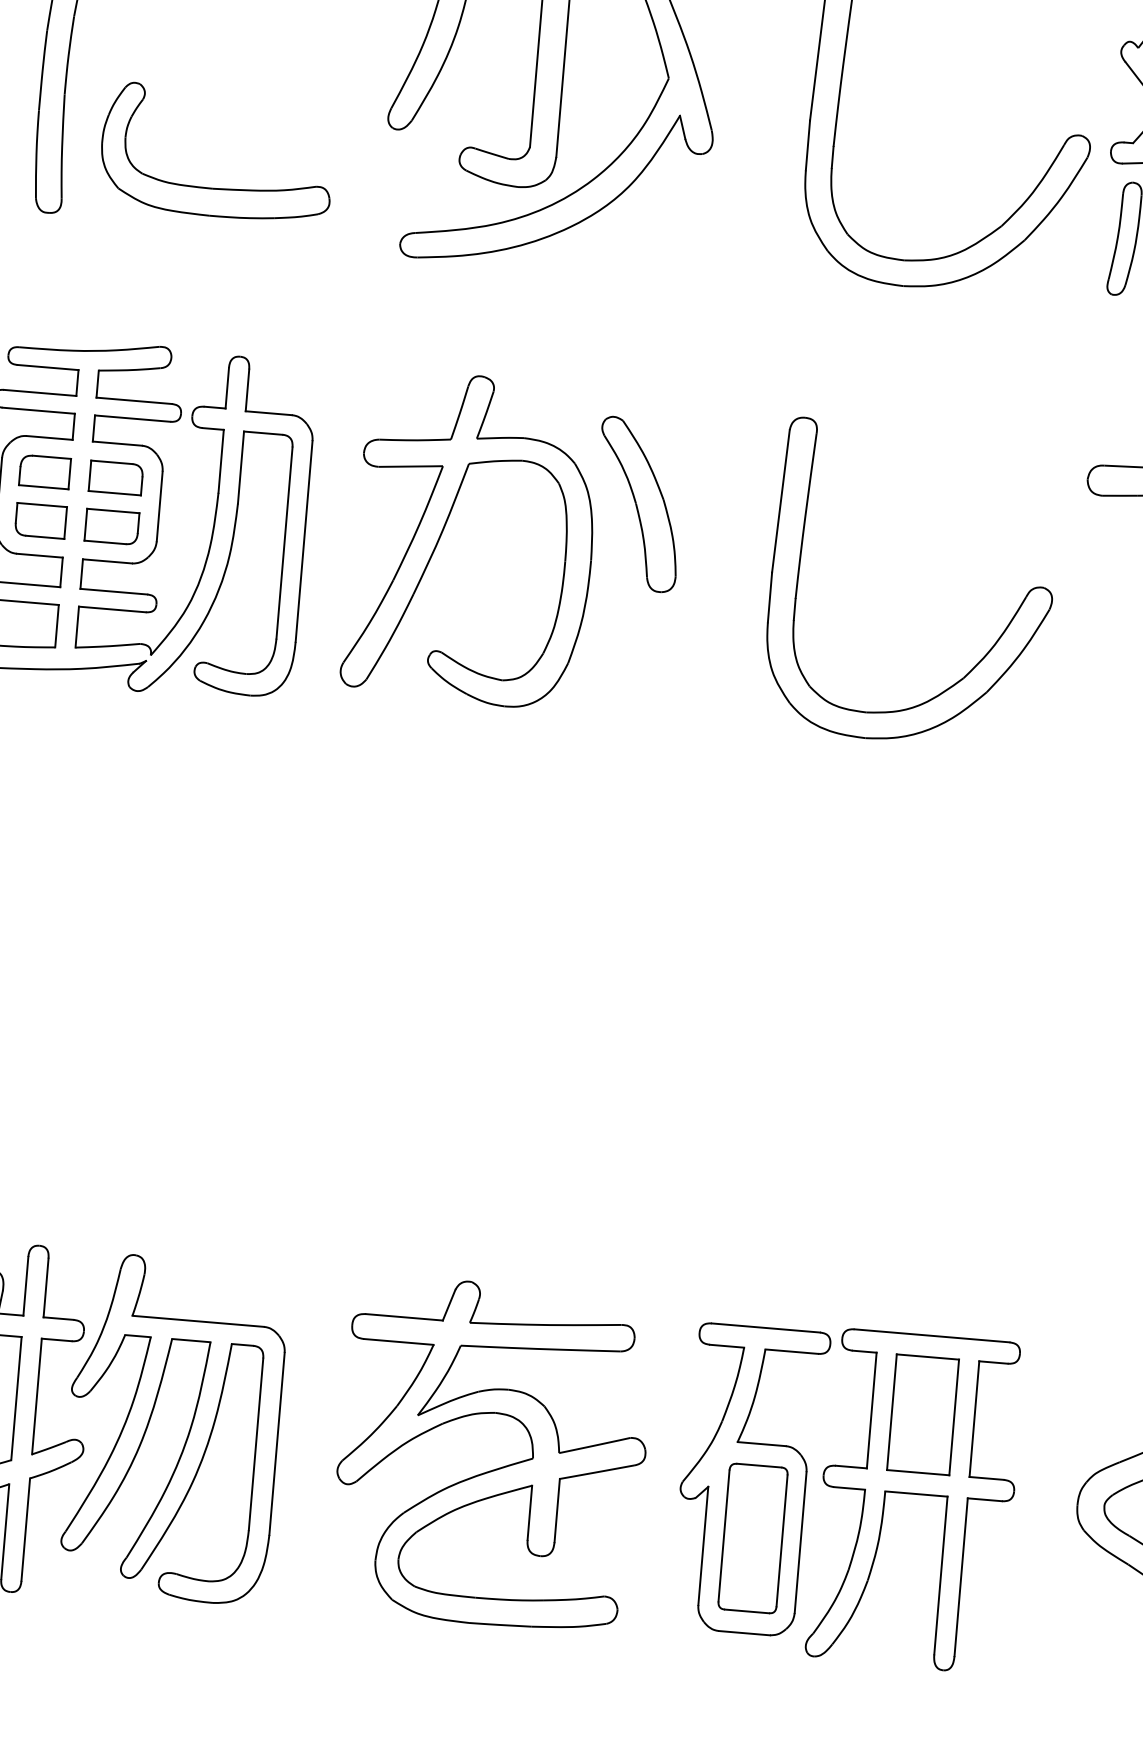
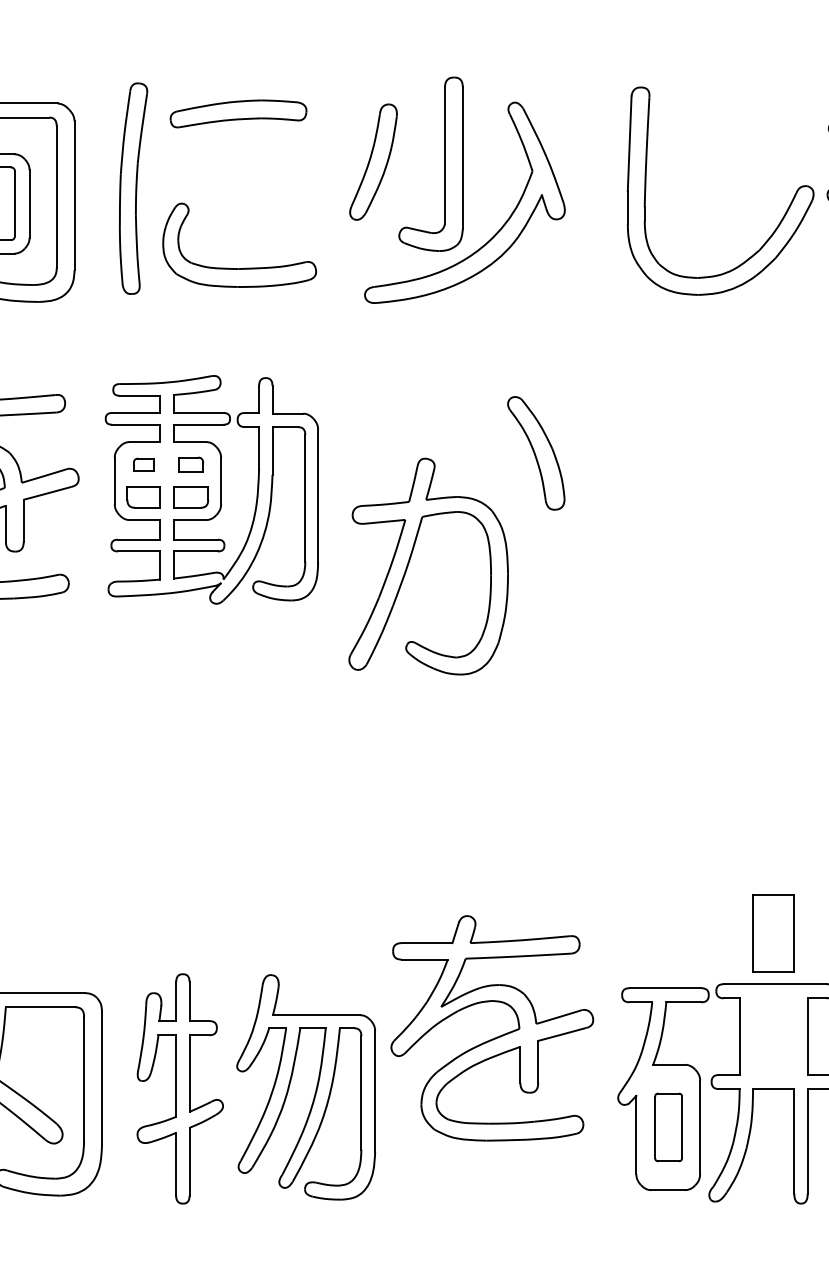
part: (44, 471) -> (143, 464), size x0.6
part: (117, 477) -> (191, 464), size x0.7
part: (445, 528) -> (410, 560), moved
part: (991, 645) -> (776, 526), removed
part: (922, 1414) -> (773, 933), moved
part: (187, 1433) -> (315, 1089), moved
part: (494, 1468) -> (494, 1037), moved
part: (752, 1538) -> (668, 1127), size x0.7

